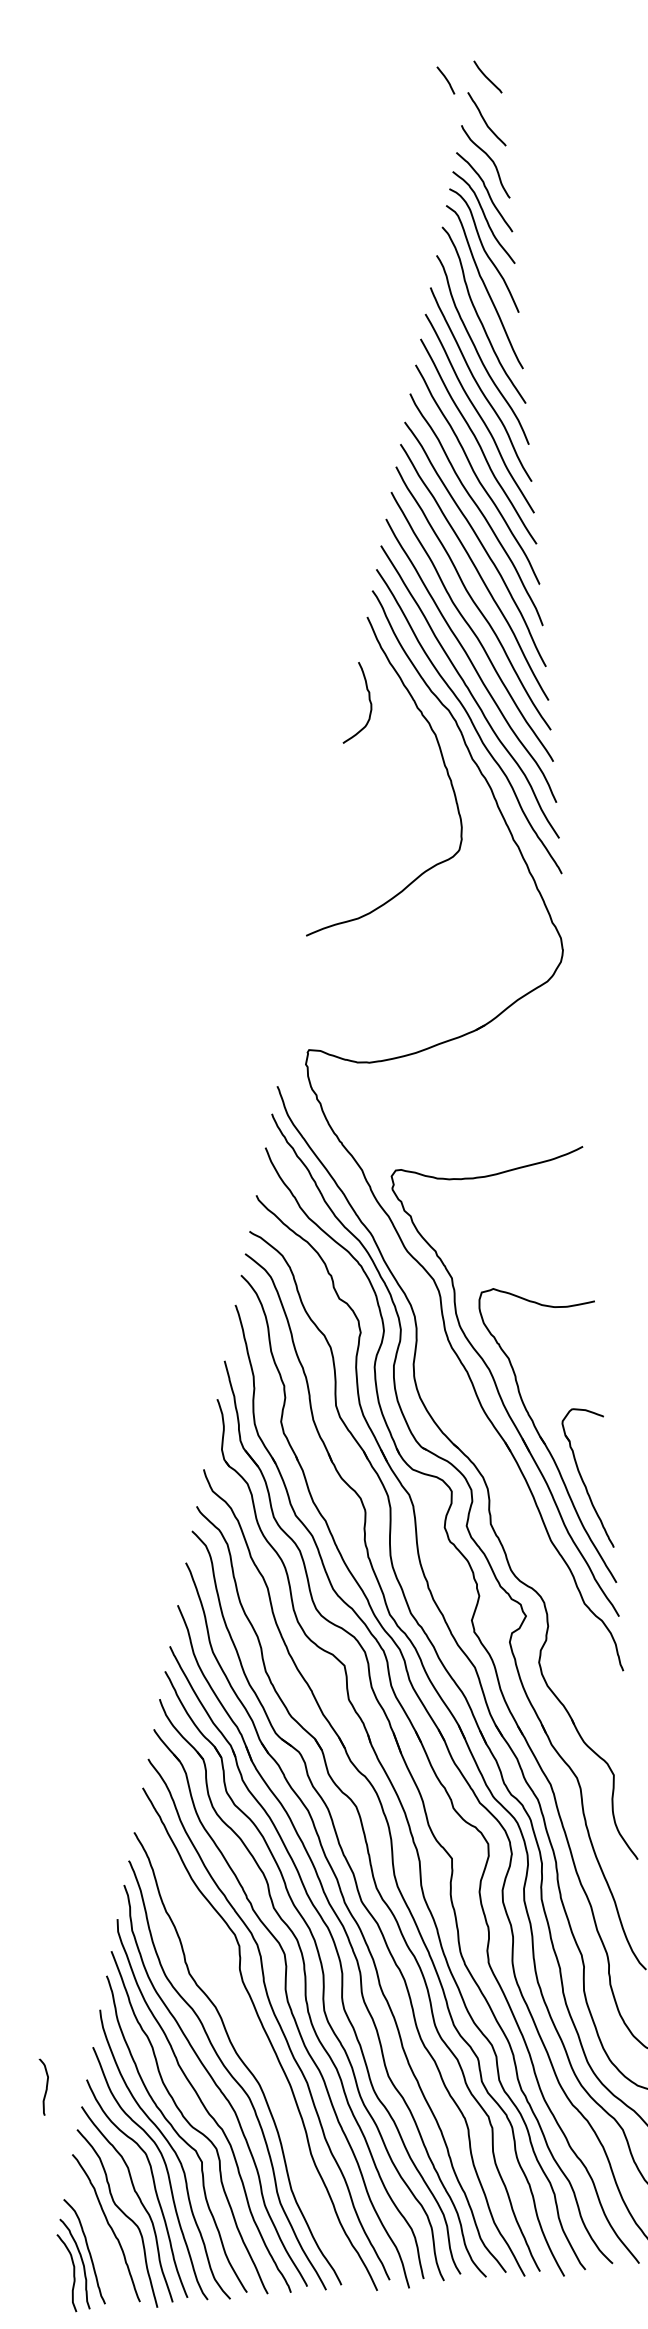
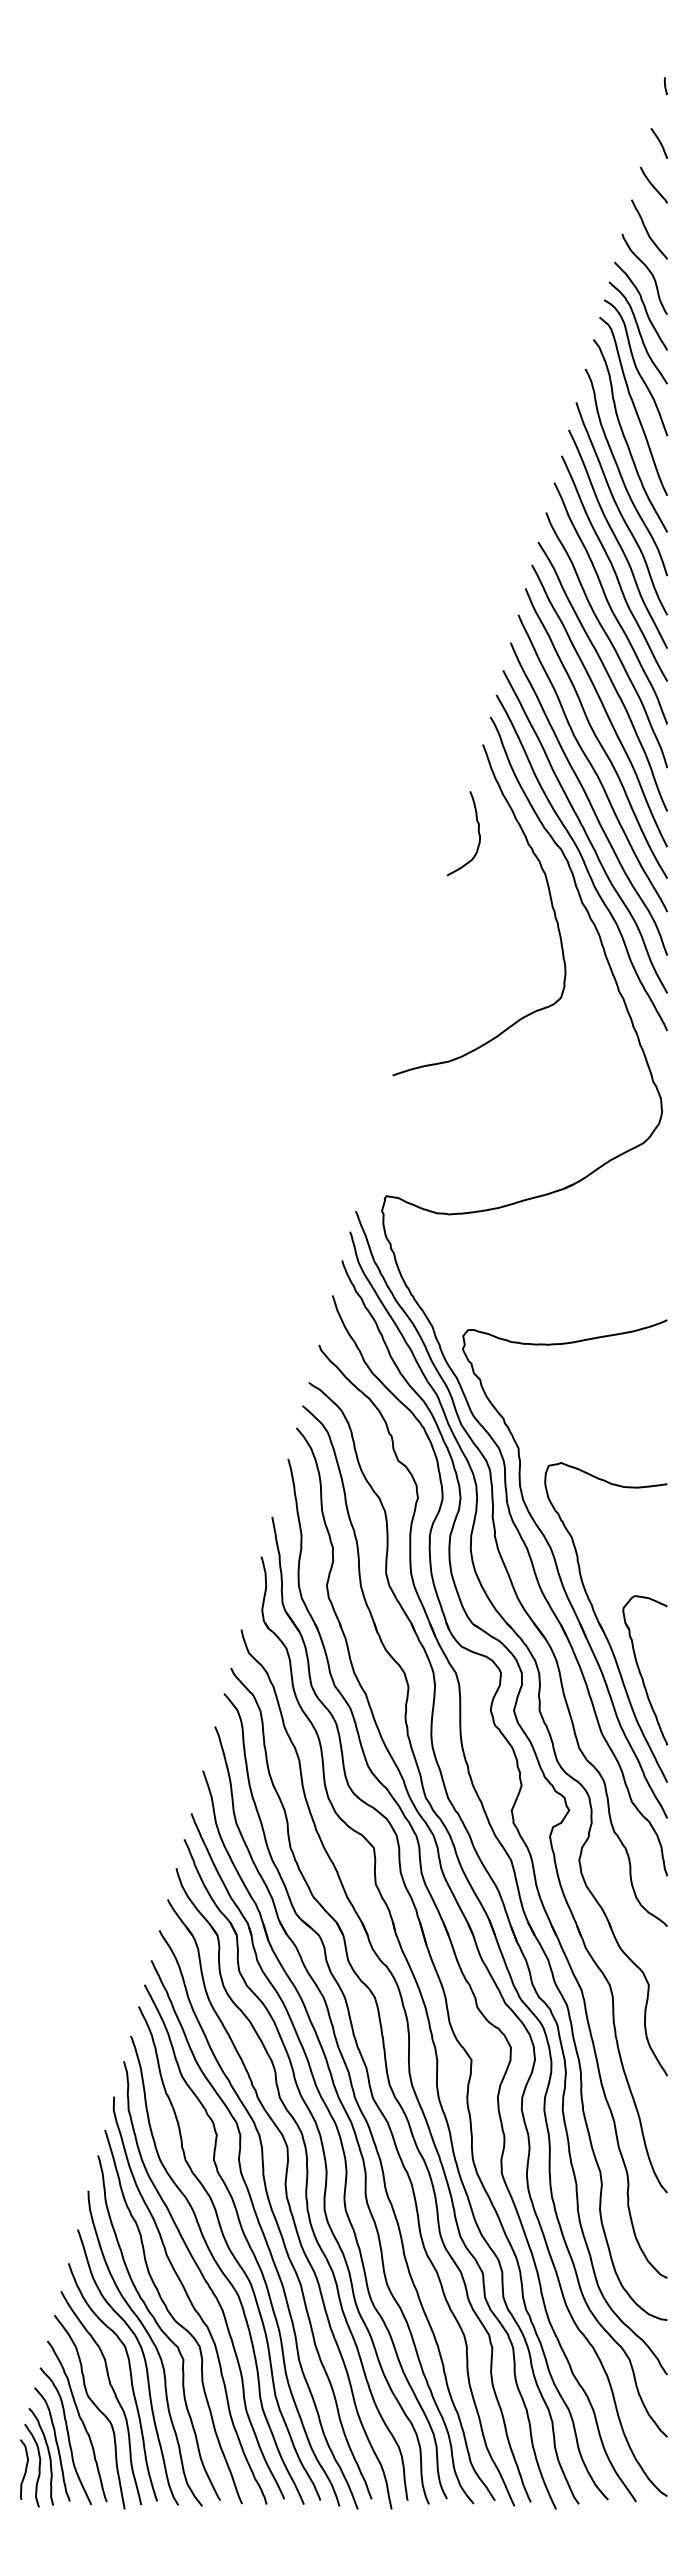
curve: (446, 80) -> (659, 143), moved
part: (454, 1392) -> (511, 1568), added
curve: (254, 2047) -> (247, 2243), added
curve: (46, 2086) -> (25, 2469), moved
curve: (98, 2243) -> (67, 2436), added

